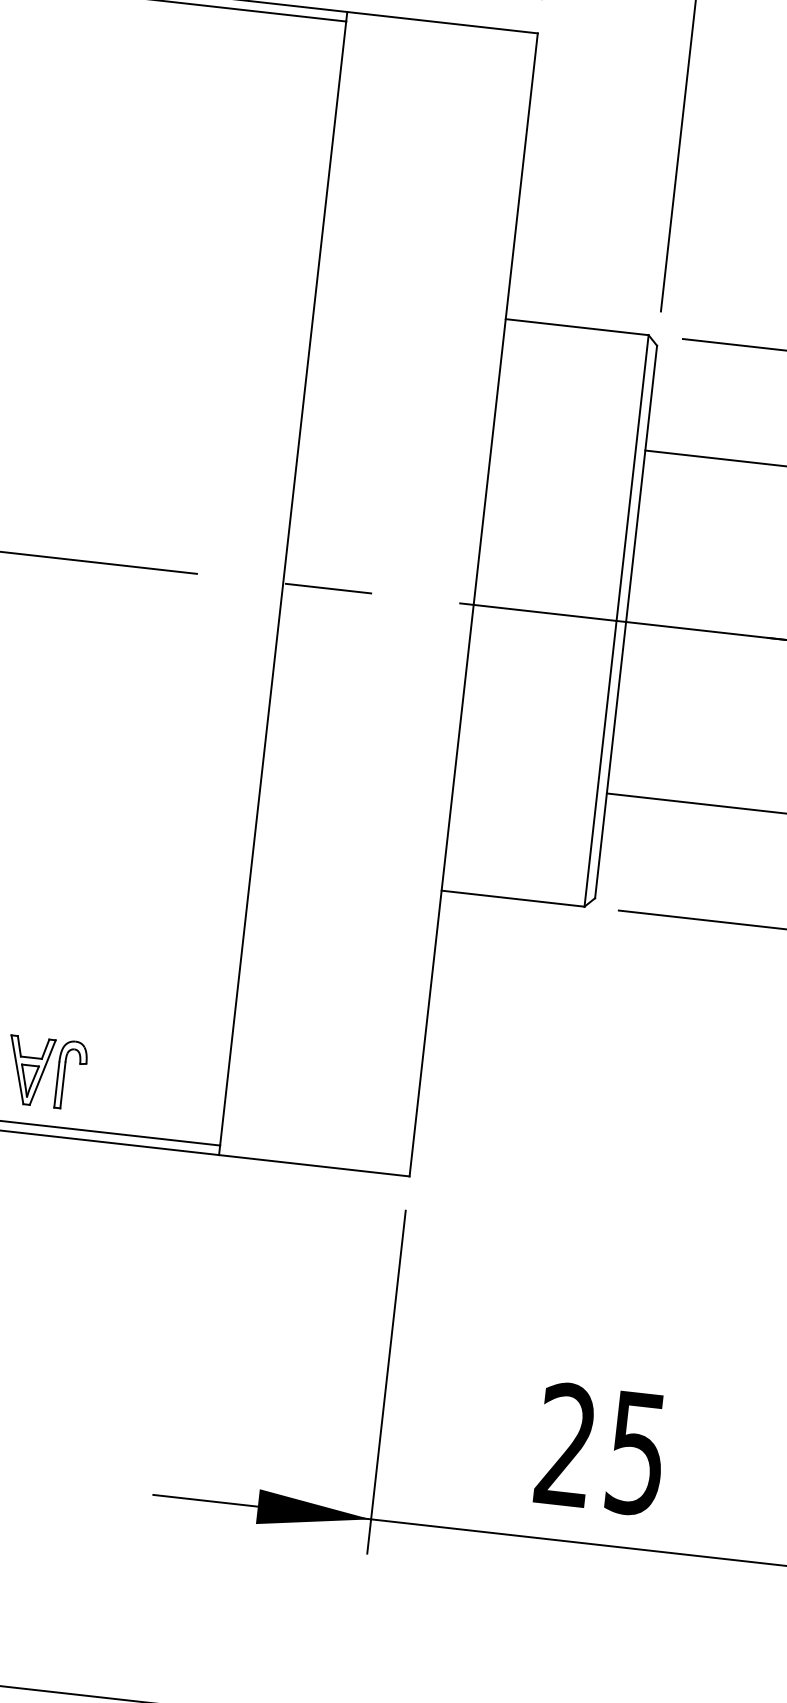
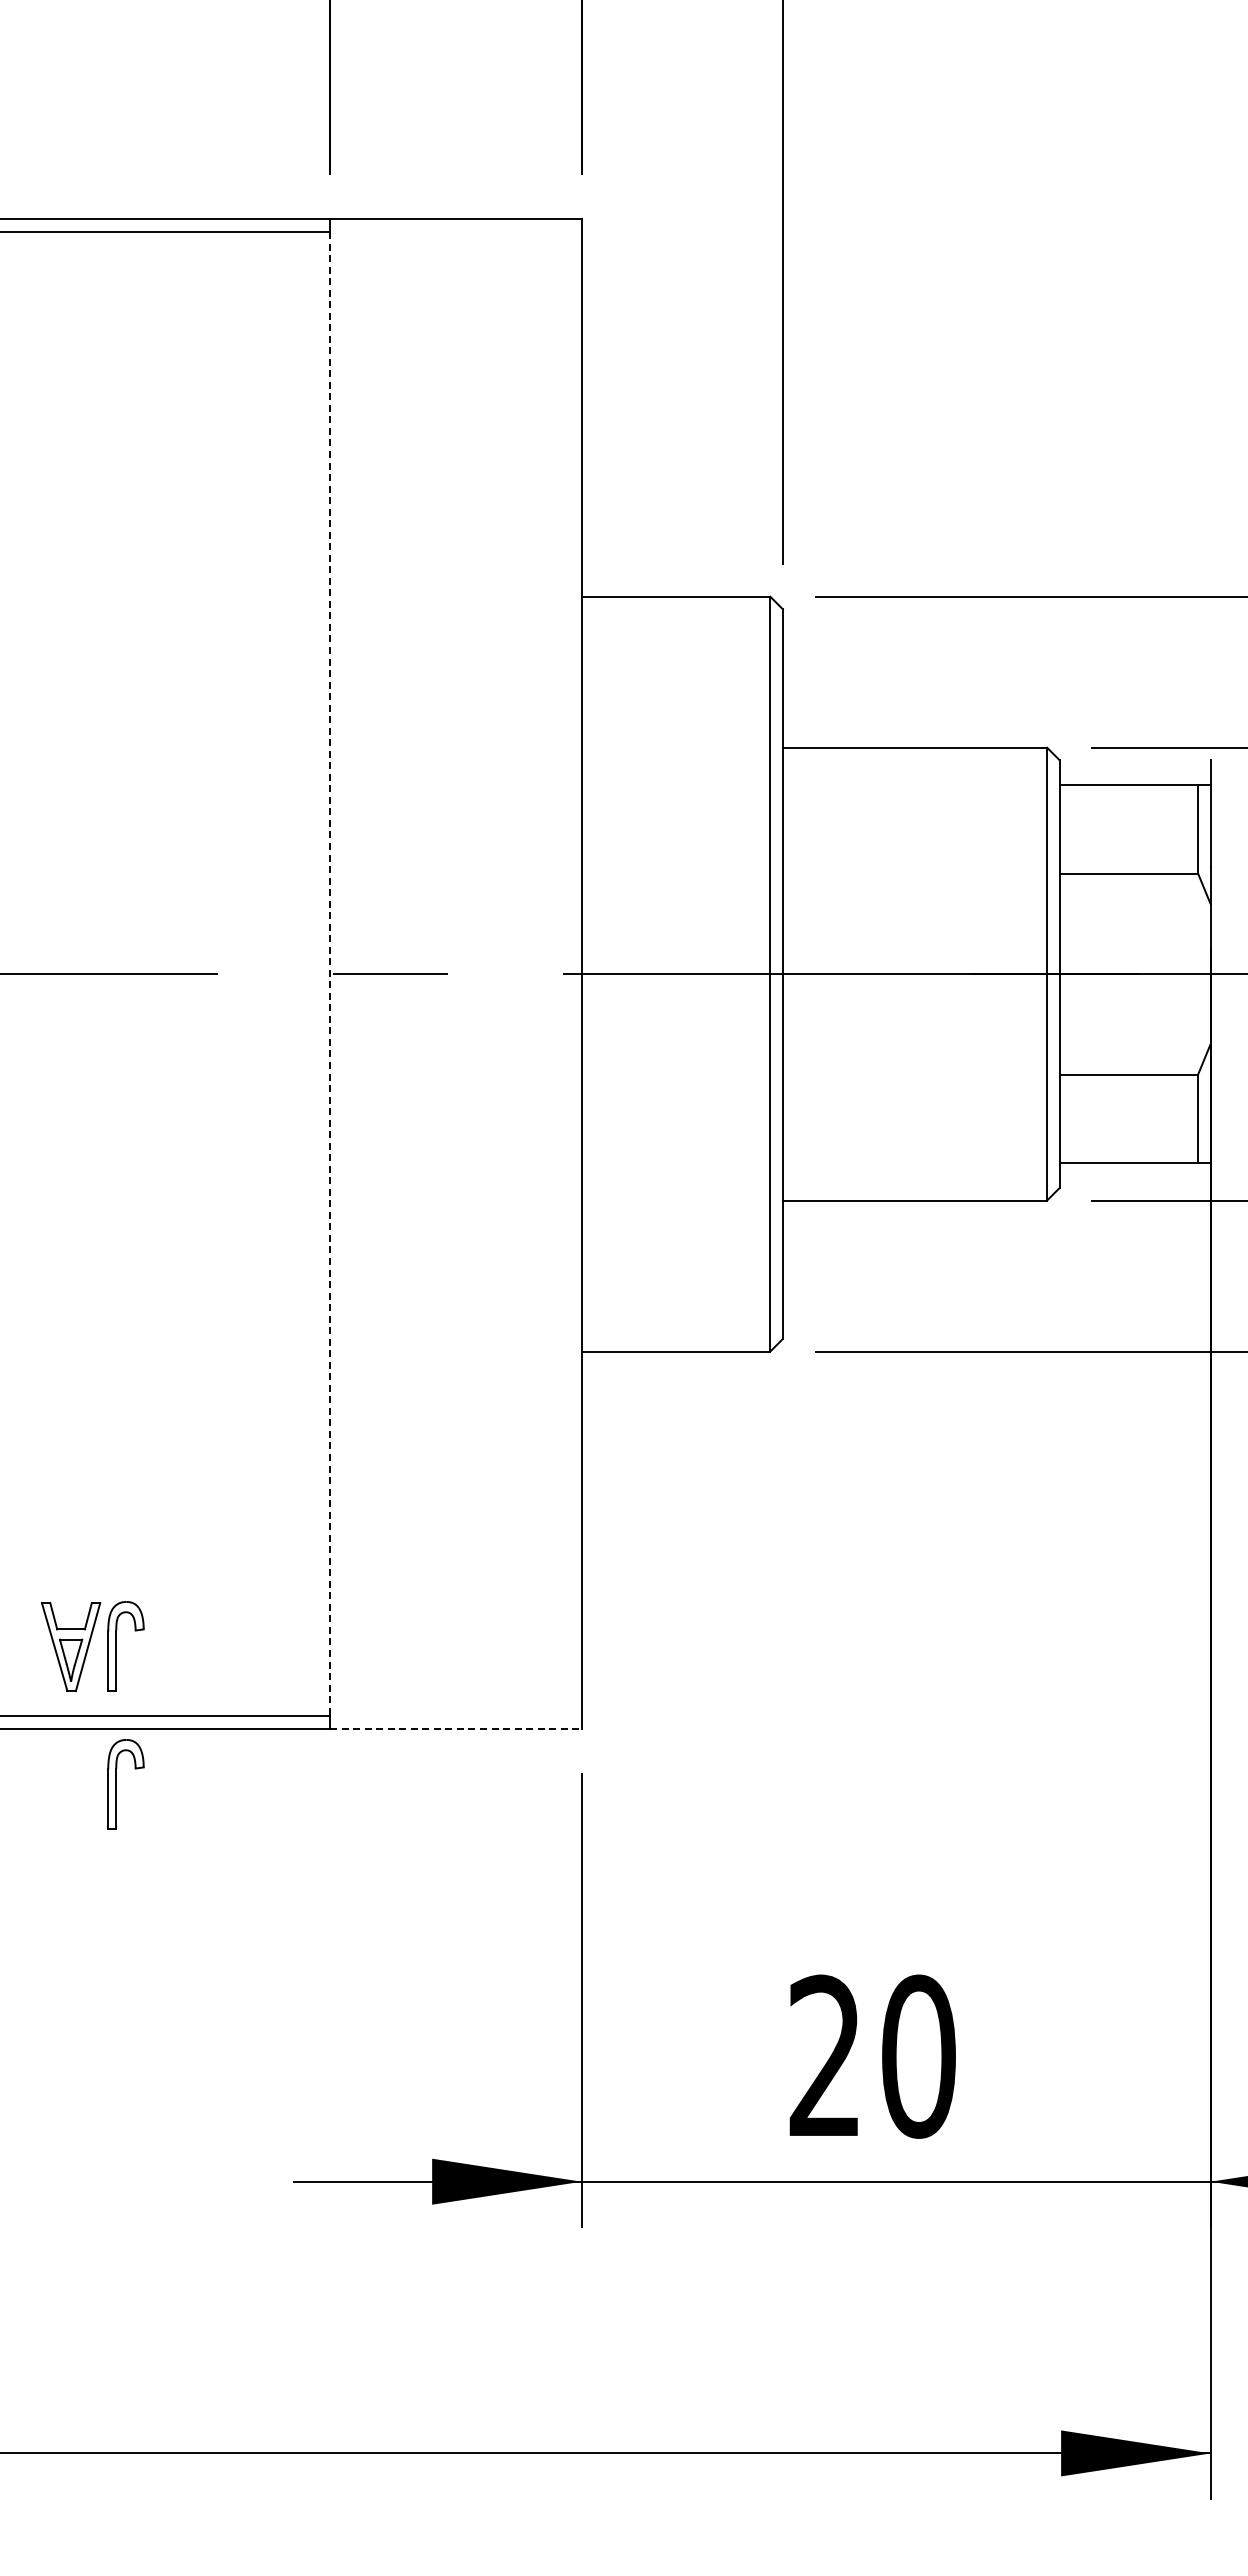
line: (283, 583) -> (330, 974), solid -> dashed
line: (314, 1165) -> (455, 1728), solid -> dashed
part: (52, 1179) -> (116, 1784), added
text: (636, 1453) -> (918, 2056), 25 -> 20

